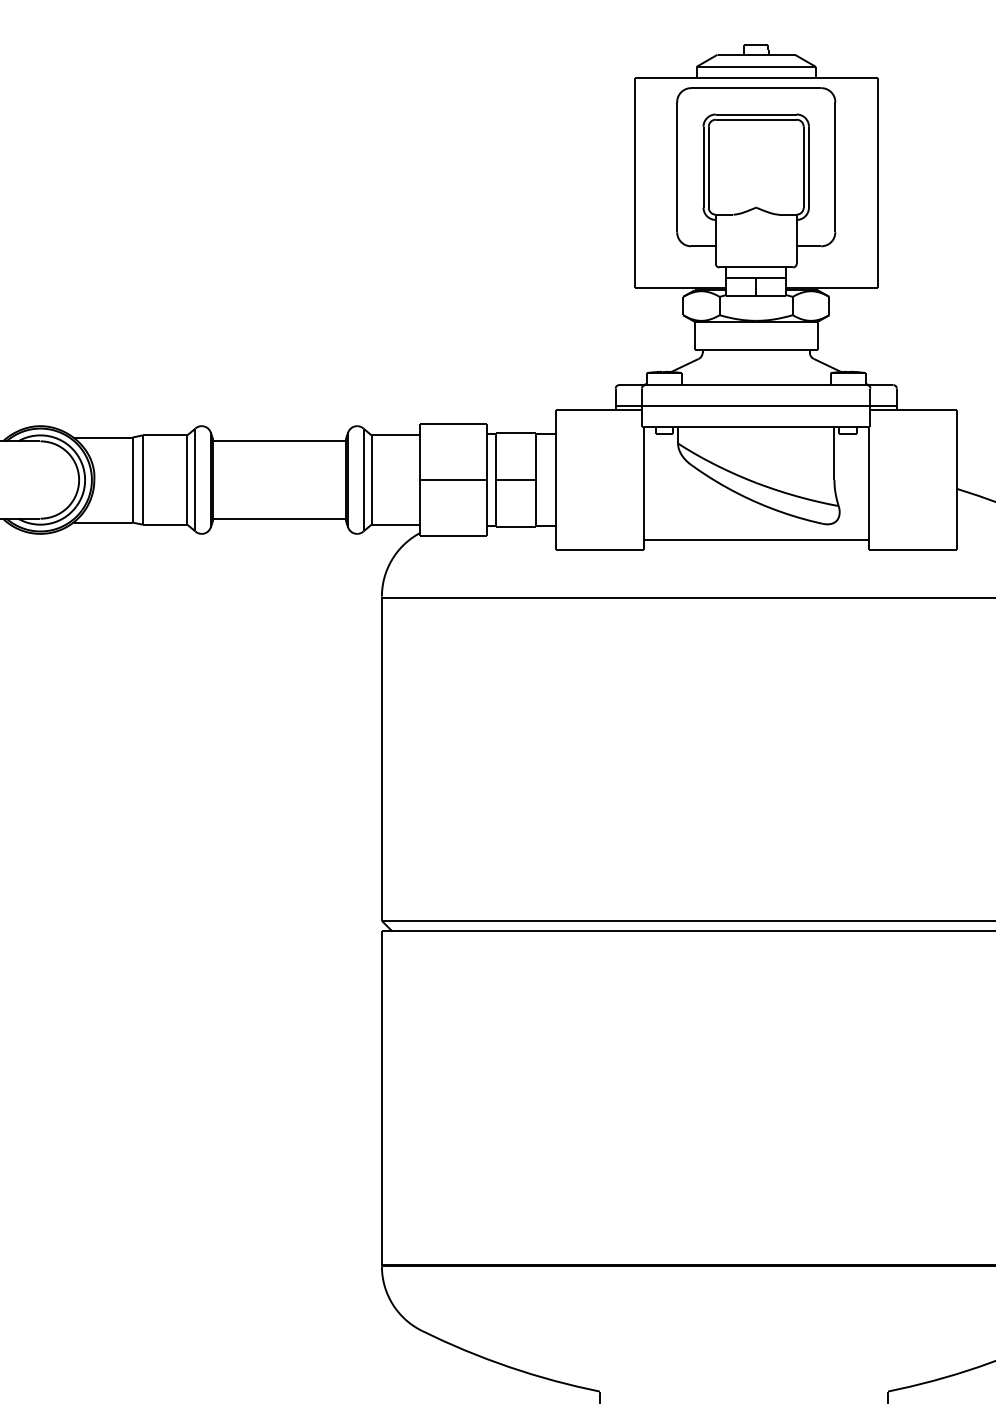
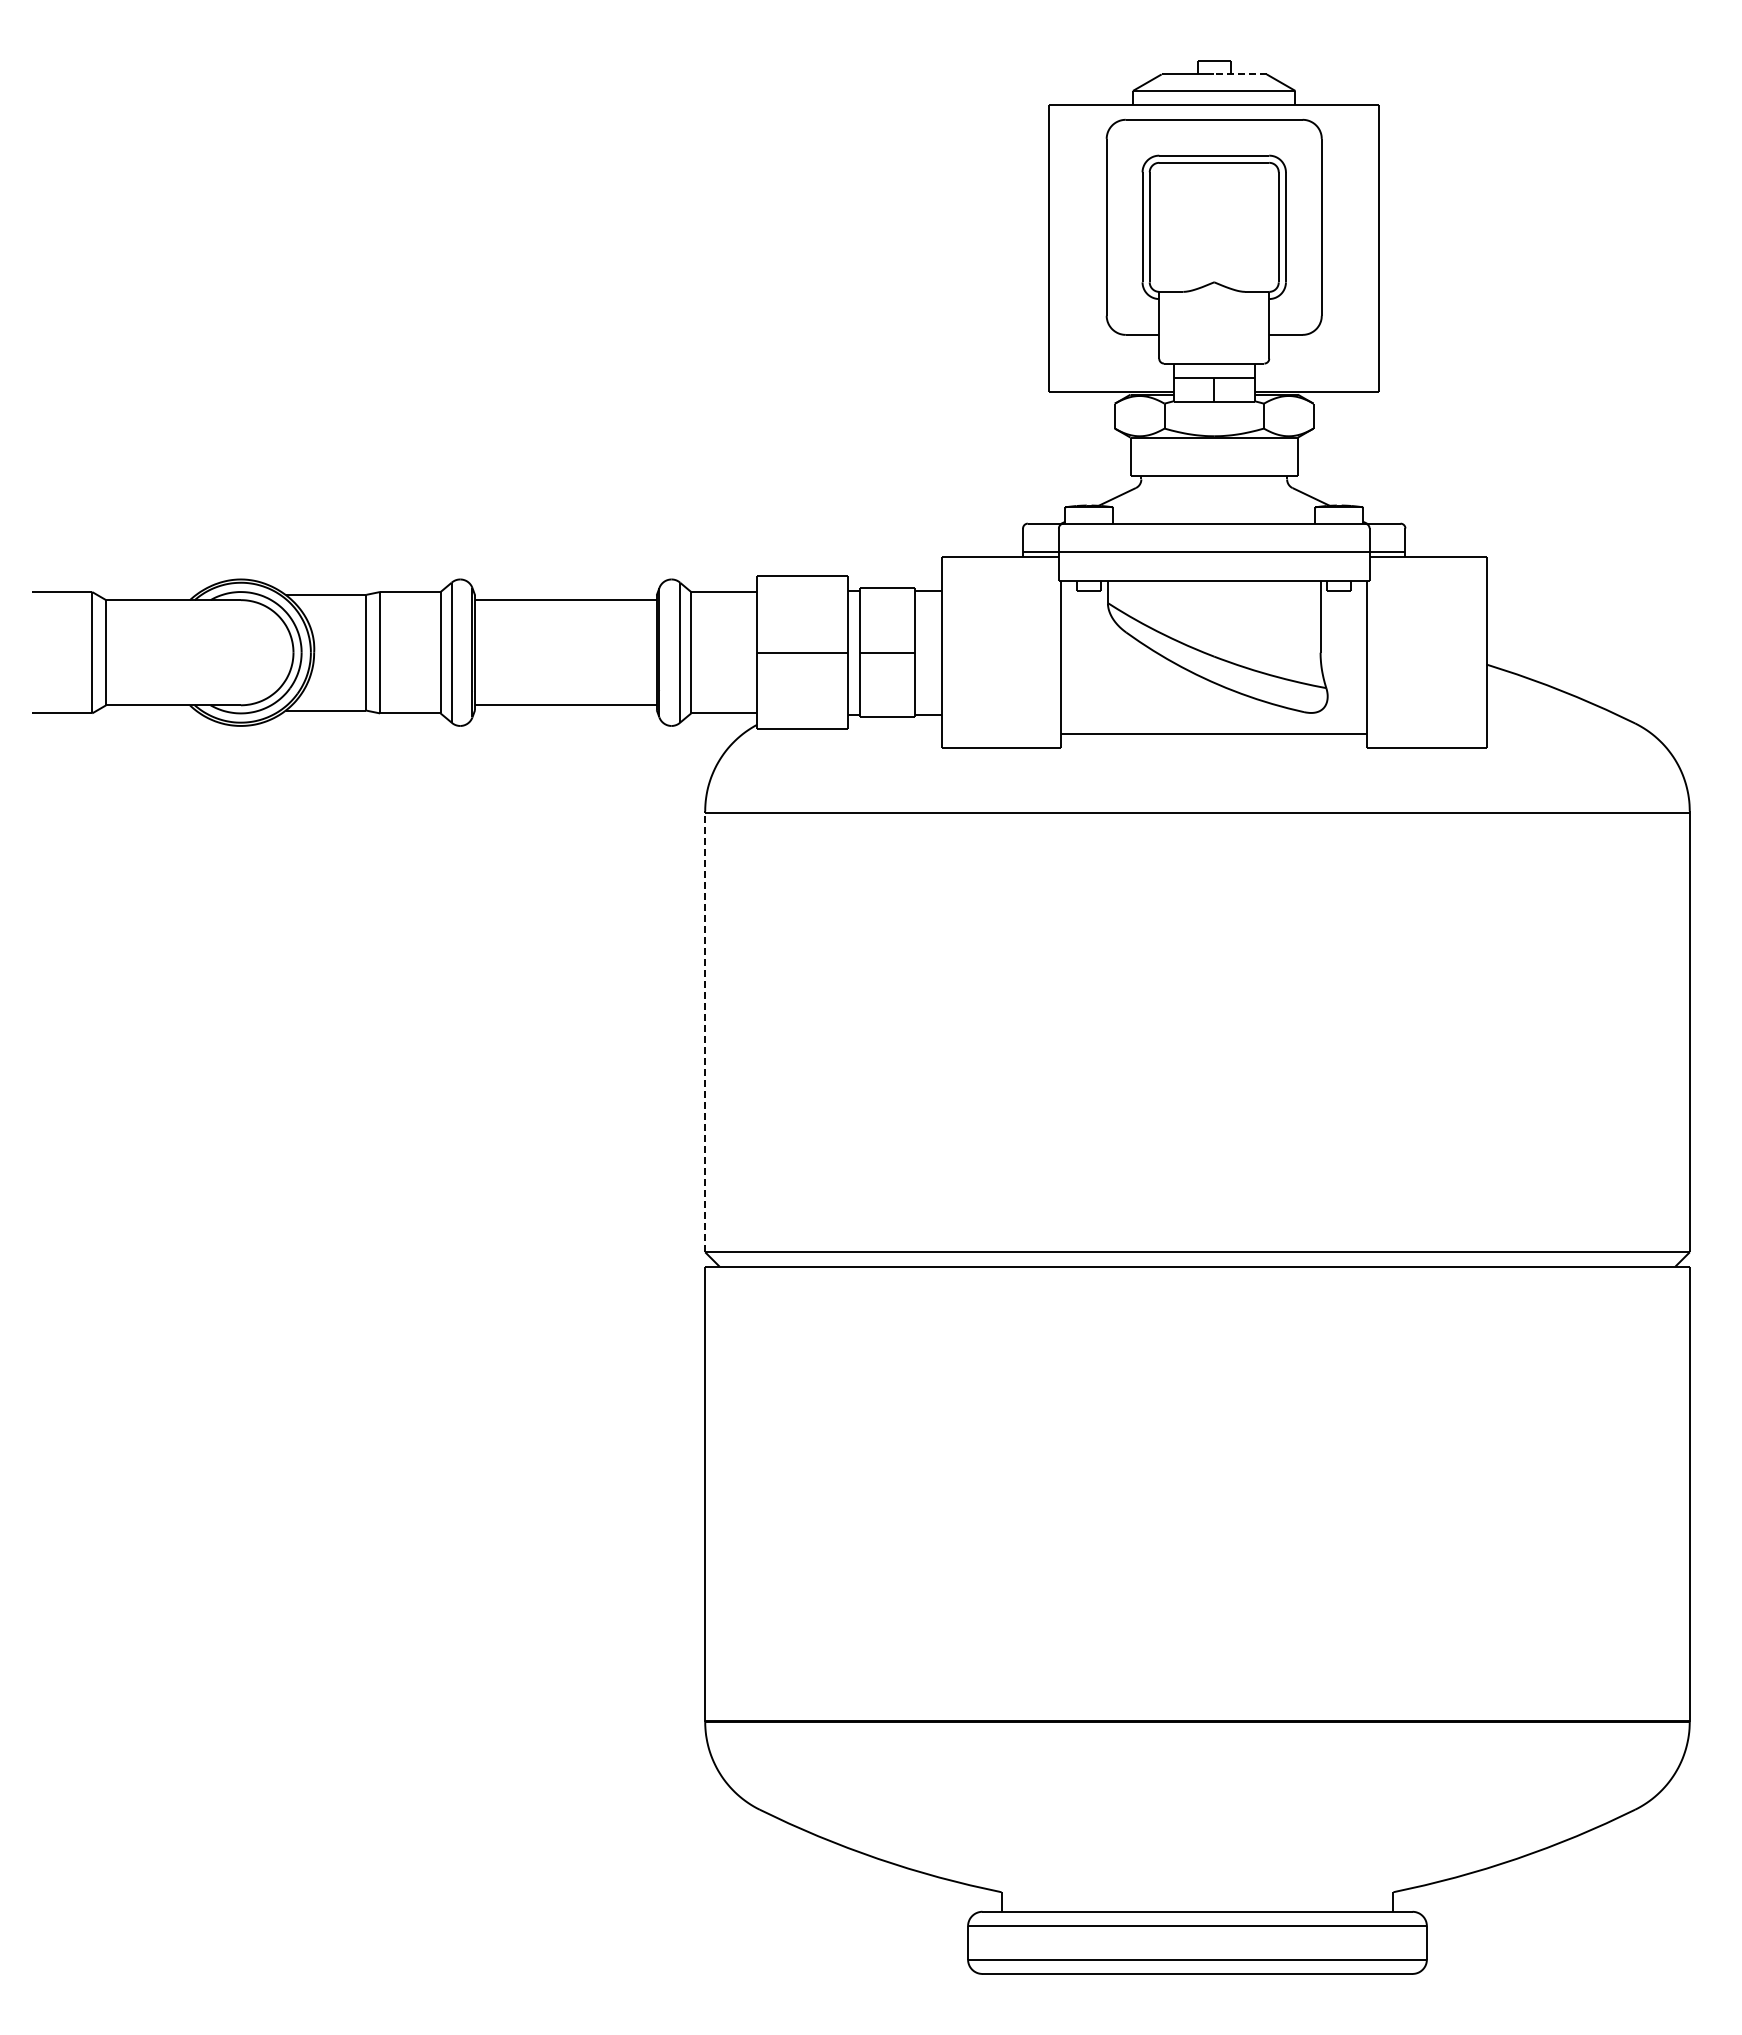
line: (775, 54) -> (1240, 74), solid -> dashed
line: (382, 759) -> (705, 1032), solid -> dashed

